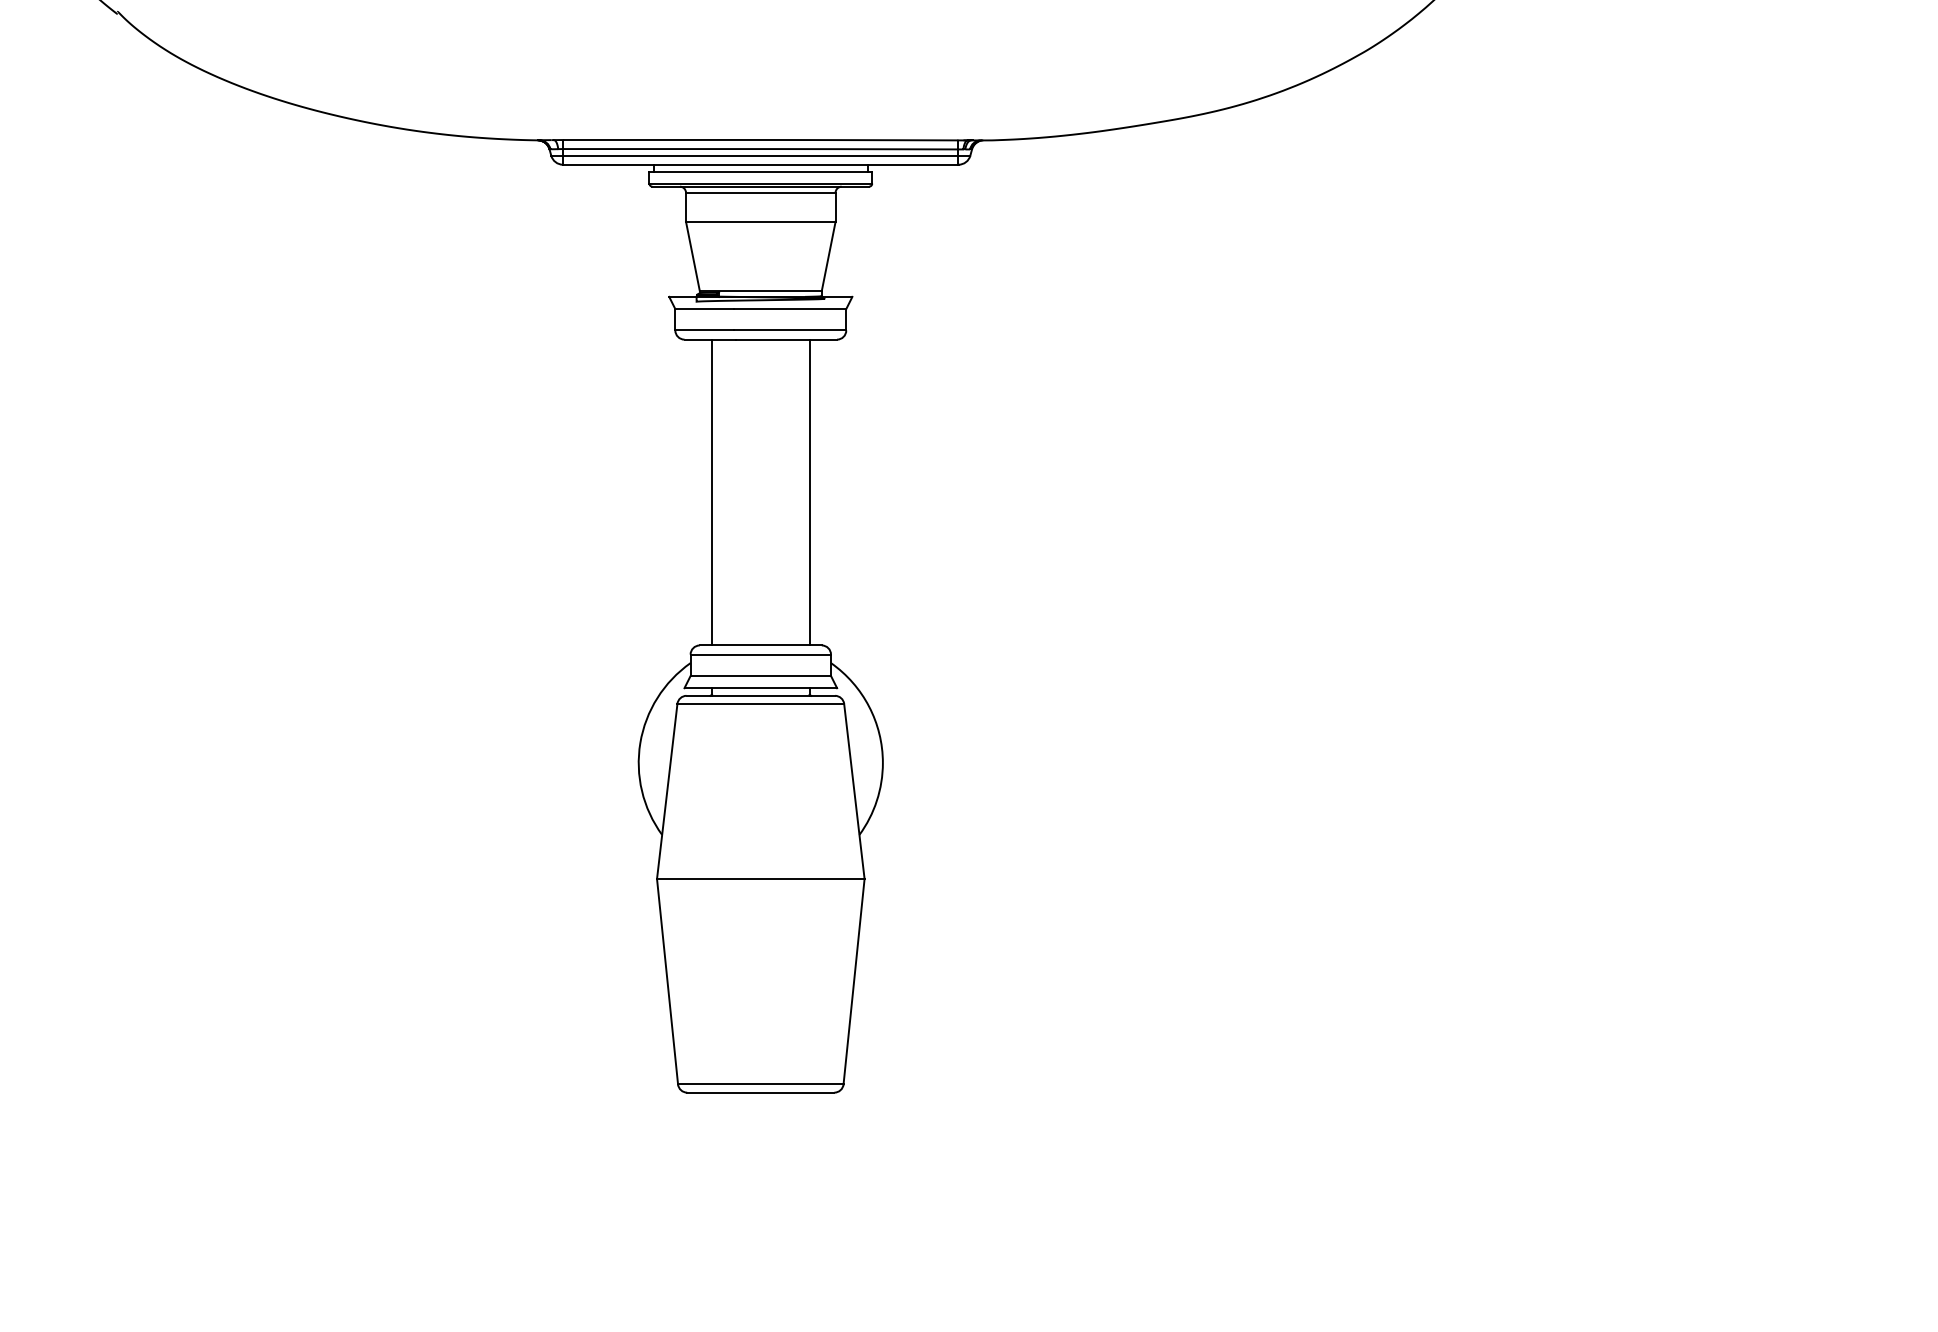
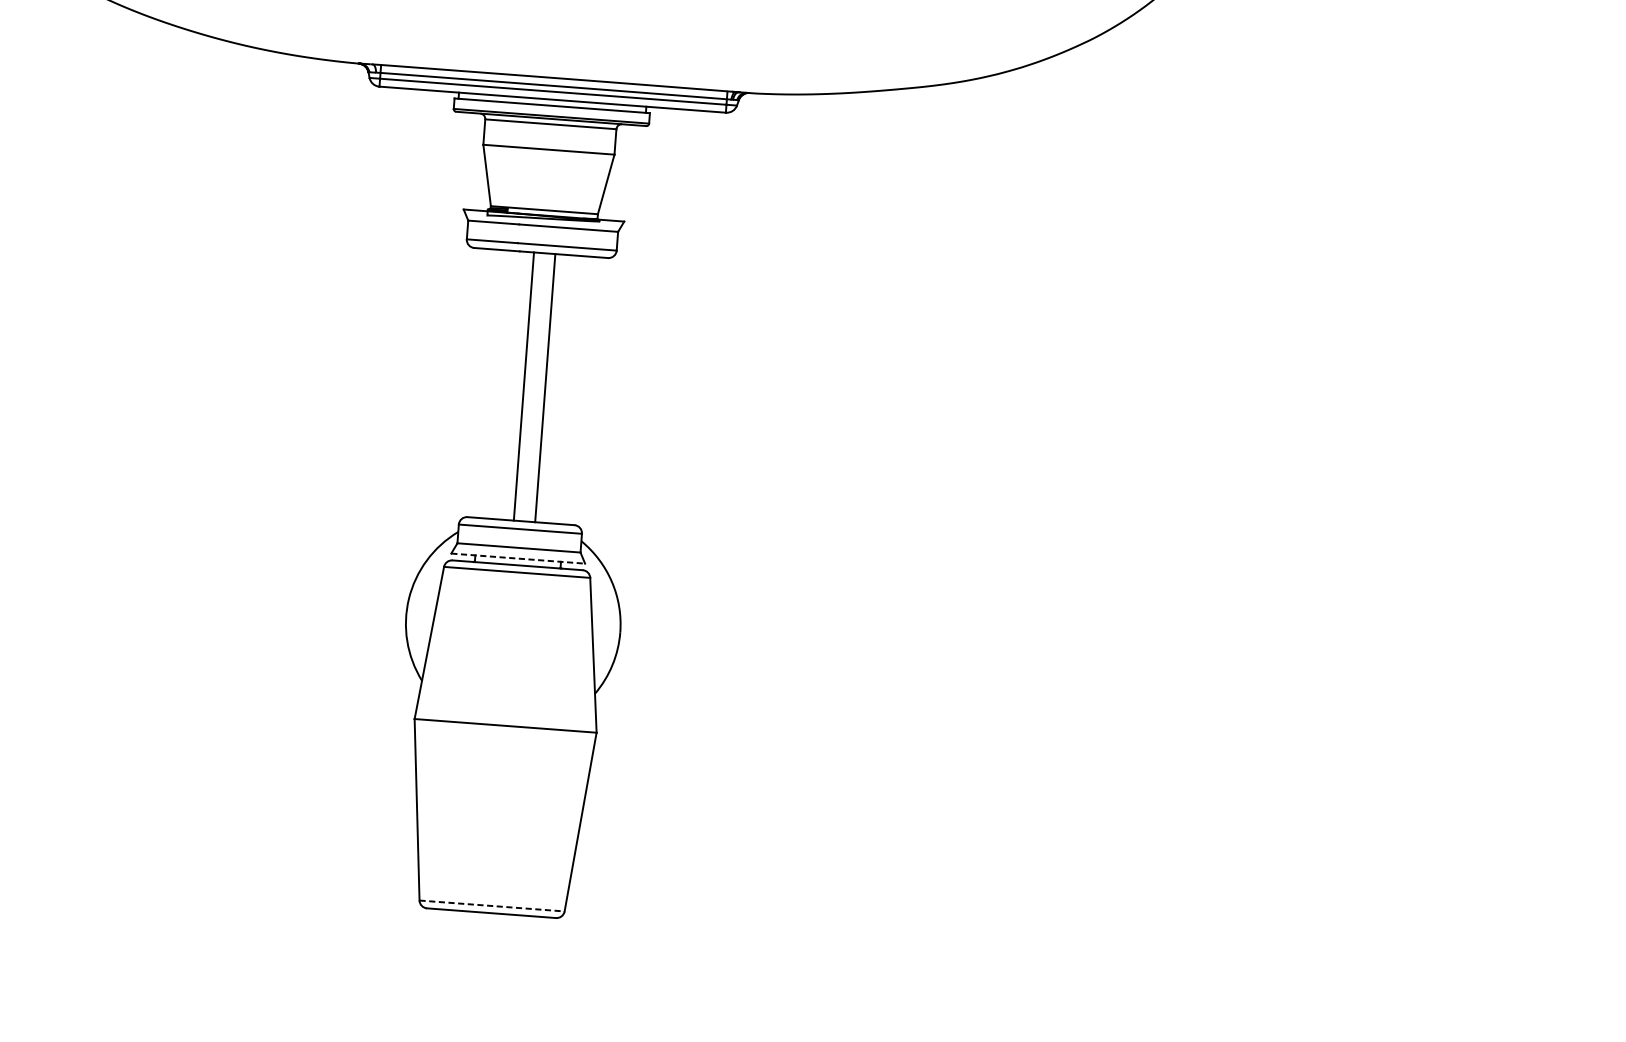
line: (711, 492) -> (544, 388), moved
line: (809, 492) -> (523, 386), moved
line: (761, 688) -> (518, 558), solid -> dashed
line: (760, 1084) -> (491, 906), solid -> dashed

